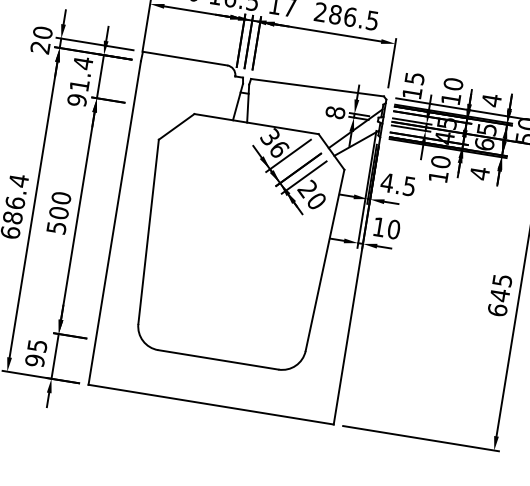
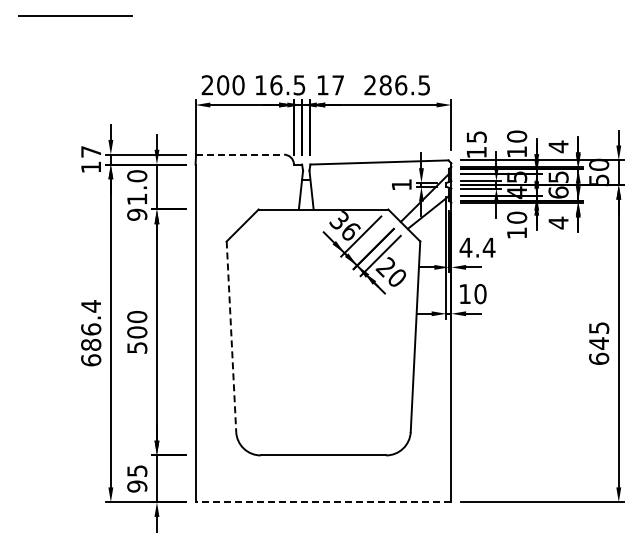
text: (41, 40) -> (91, 159), 20 -> 17
line: (185, 58) -> (240, 154), solid -> dashed
text: (83, 62) -> (137, 175), 91.4 -> 91.0
text: (335, 112) -> (401, 184), 8 -> 1
text: (408, 186) -> (488, 247), 4.5 -> 4.4
line: (148, 232) -> (231, 337), solid -> dashed
line: (211, 404) -> (323, 502), solid -> dashed

